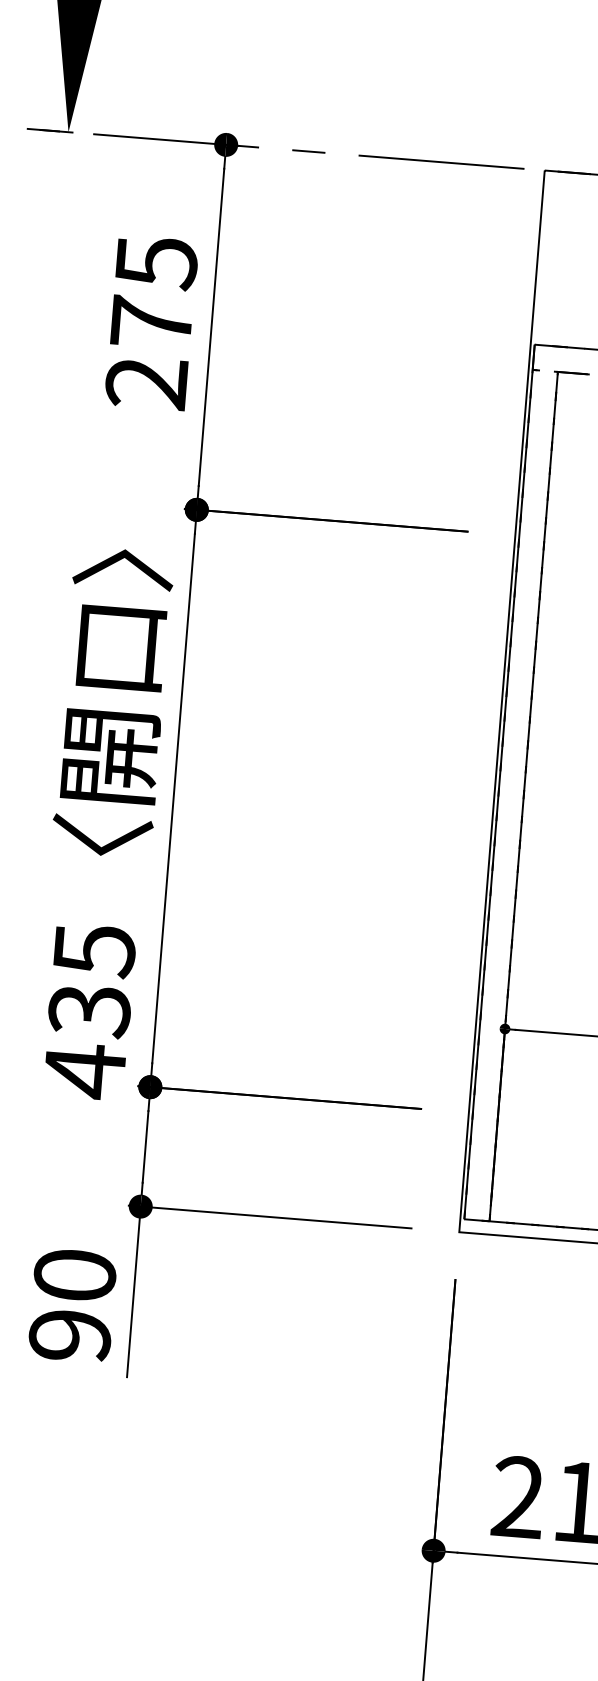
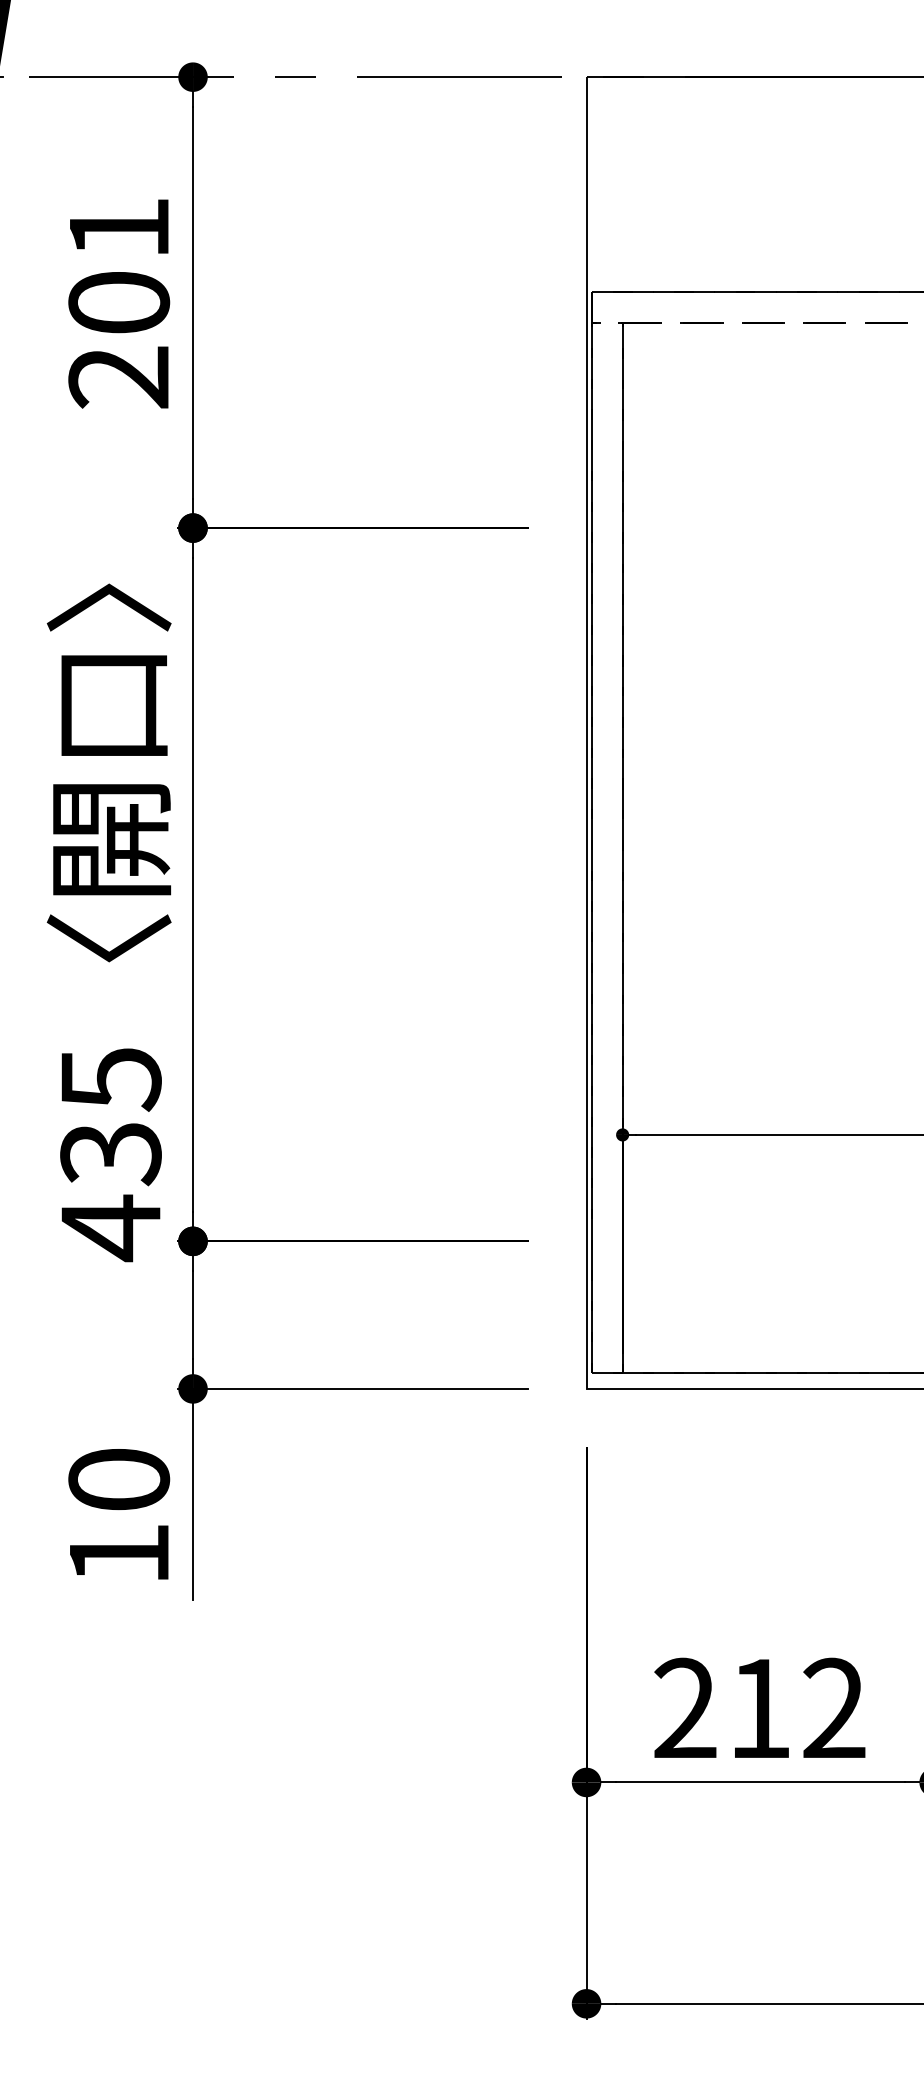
text: (154, 292) -> (119, 265), 275 -> 201
text: (70, 1335) -> (119, 1554), 90 -> 10

